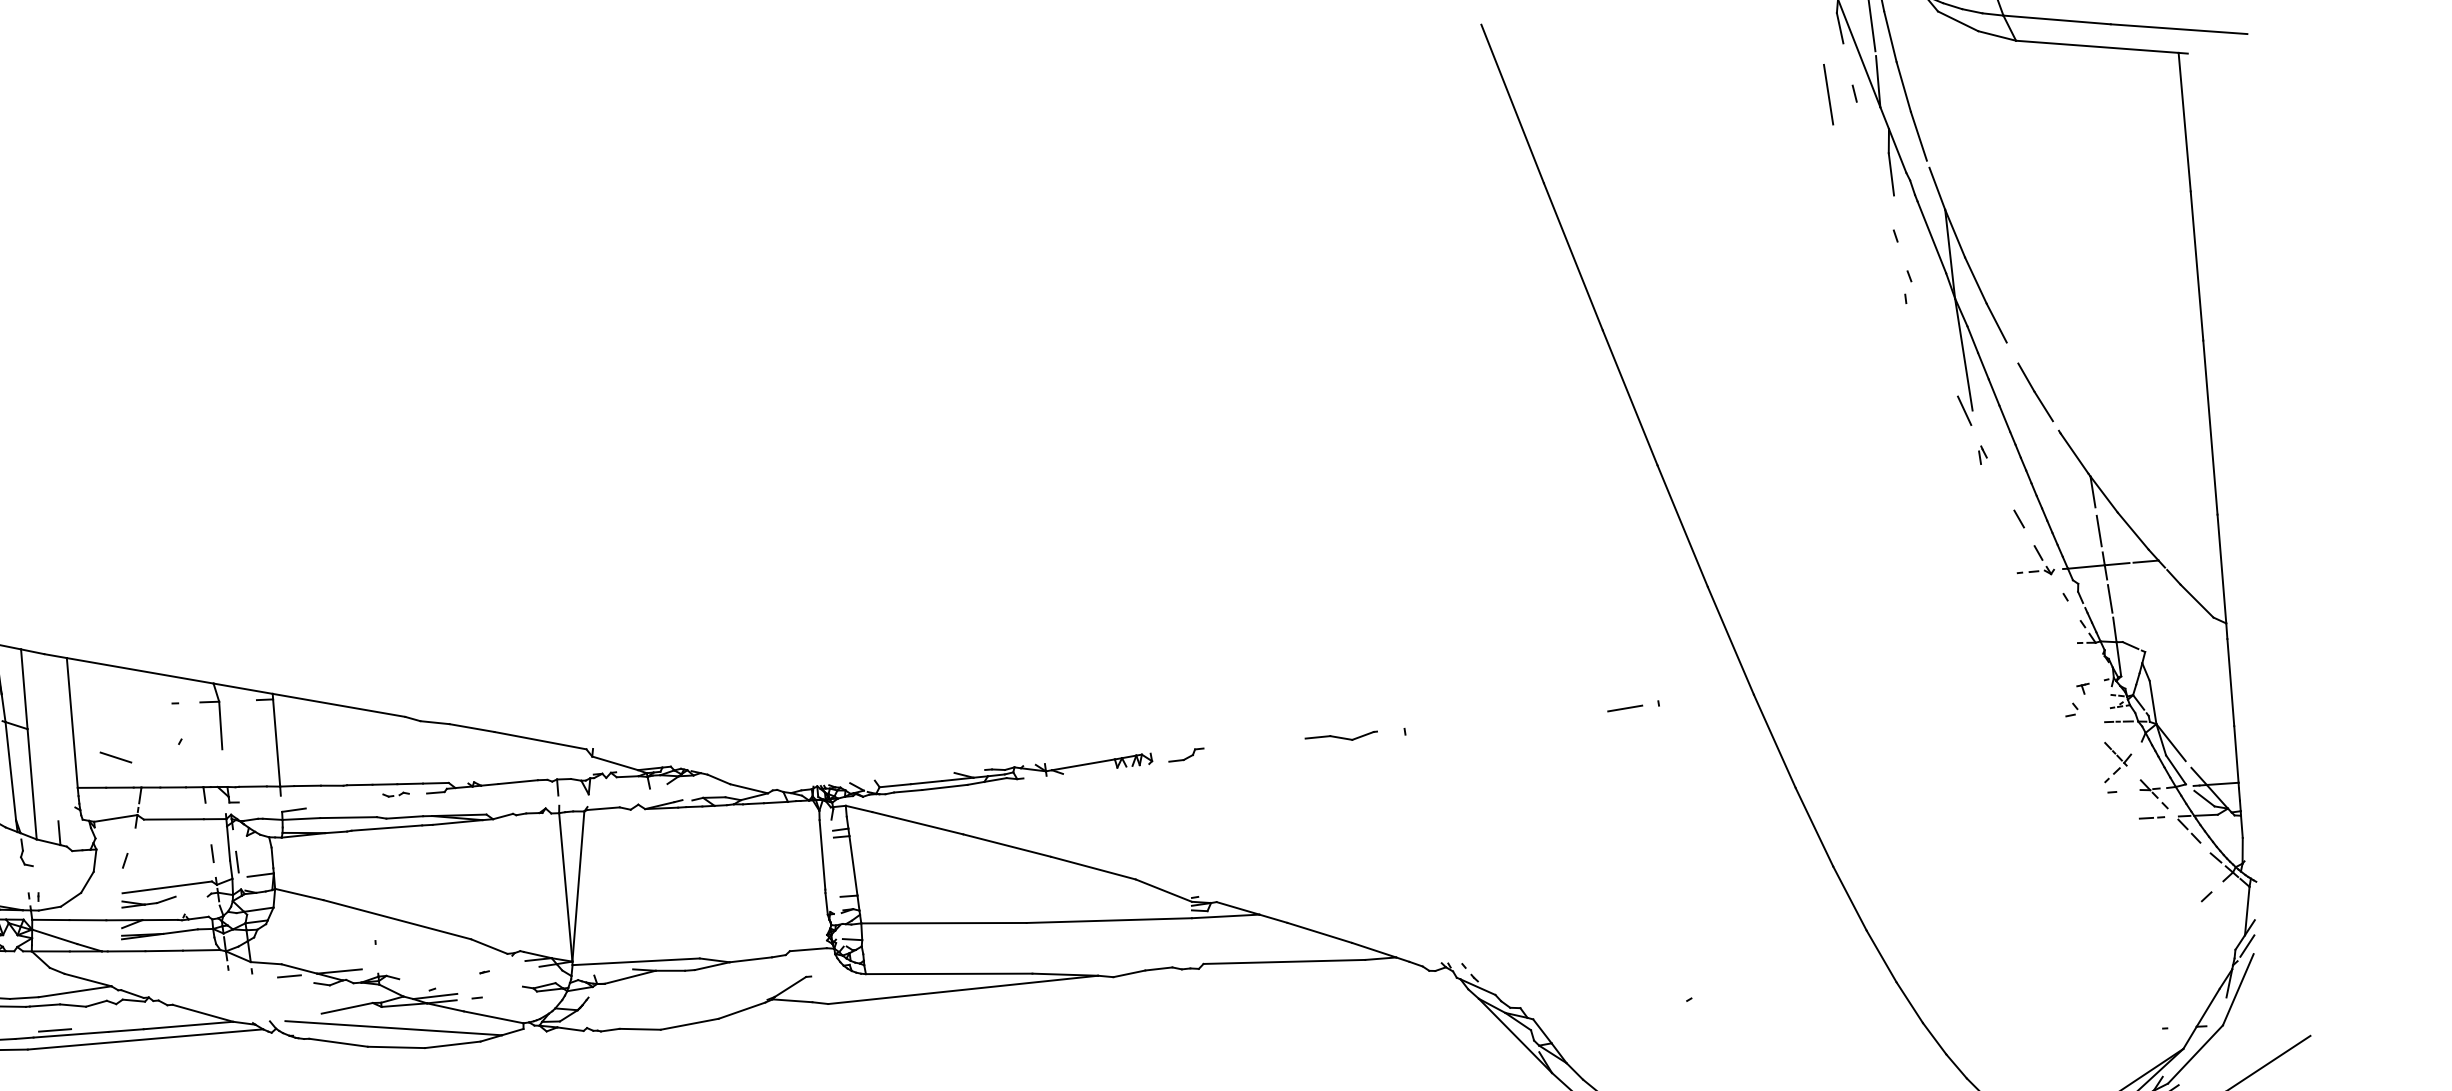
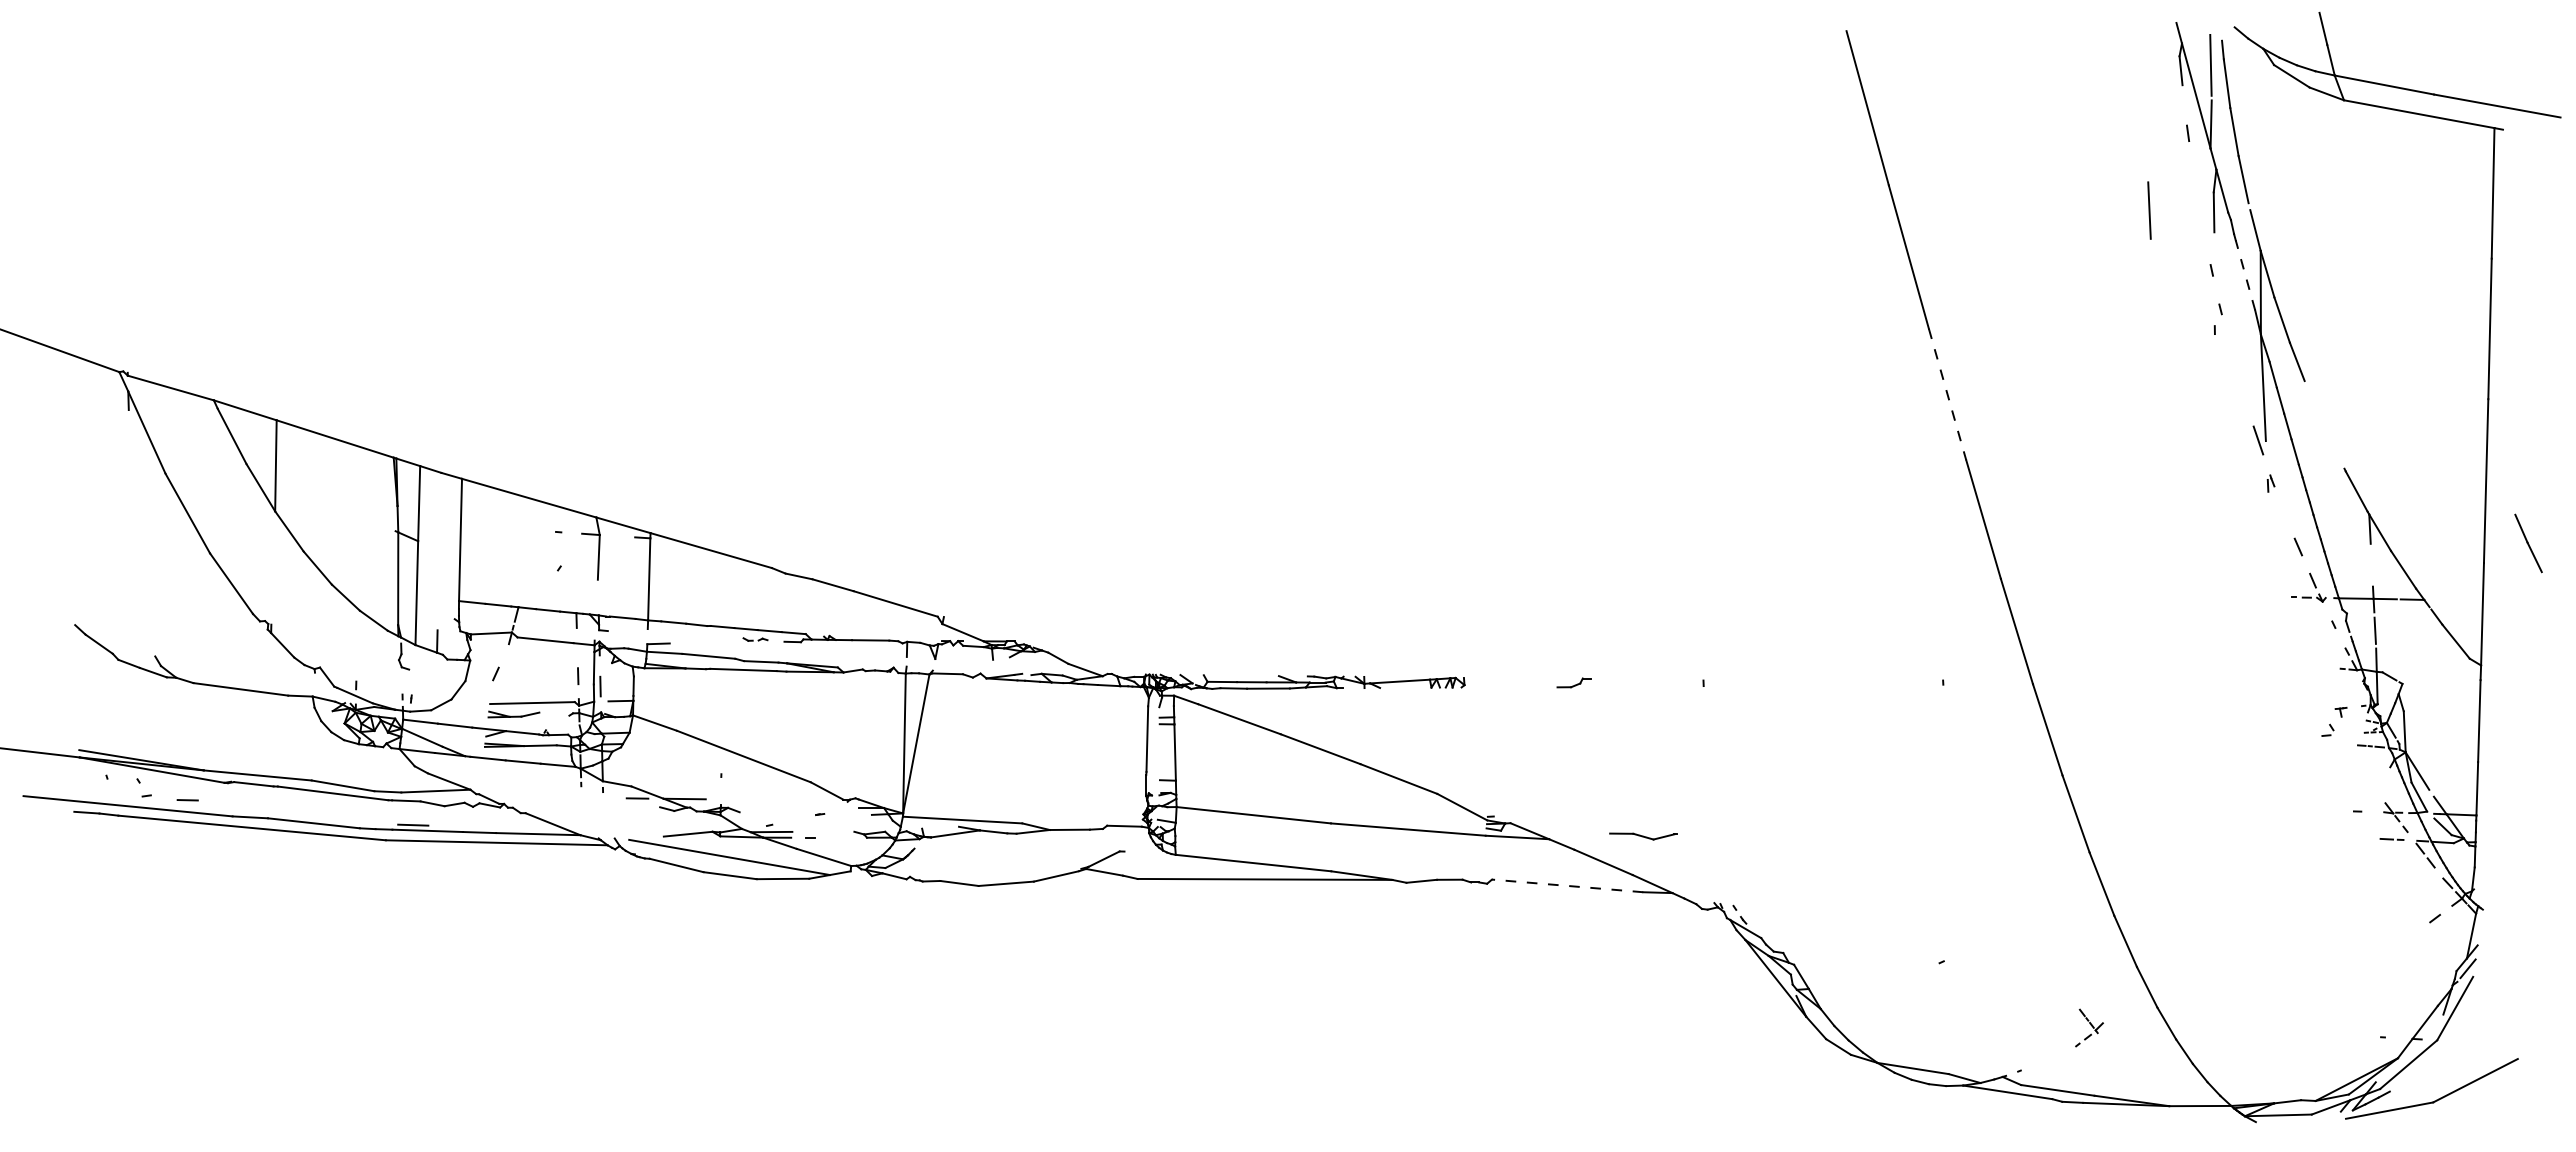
line: (1828, 94) -> (2149, 210), moved
line: (1931, 236) -> (2245, 274), solid -> dashed
line: (2035, 392) -> (2528, 543), moved
line: (1630, 397) -> (1947, 394), solid -> dashed
line: (2098, 530) -> (2371, 565), removed
line: (1625, 708) -> (1911, 683), removed
part: (1341, 737) -> (1643, 836), moved
part: (1185, 754) -> (1573, 682), moved
line: (115, 757) -> (497, 576), removed
part: (2117, 760) -> (2089, 1027), moved
line: (1284, 961) -> (1567, 885), solid -> dashed

